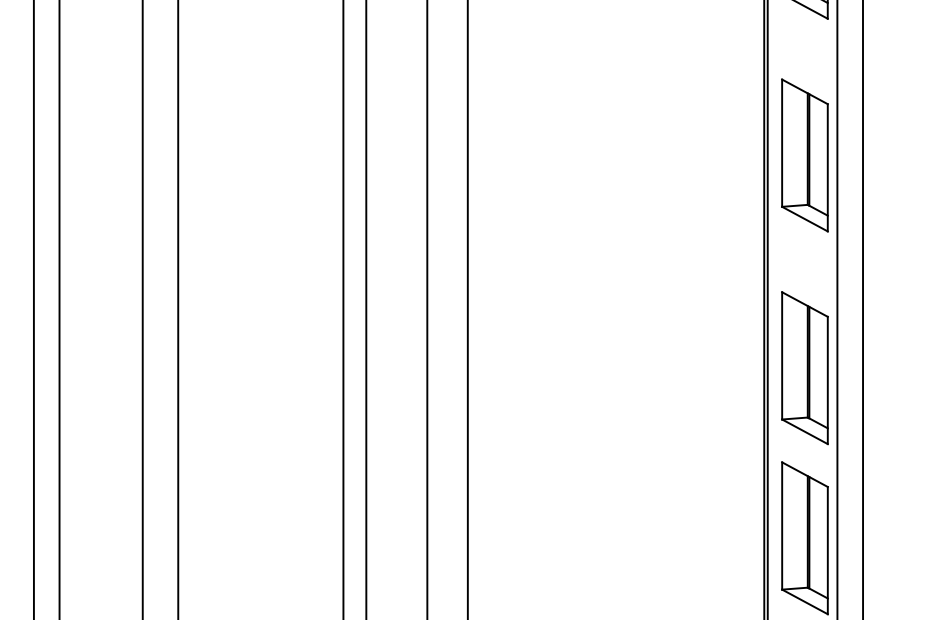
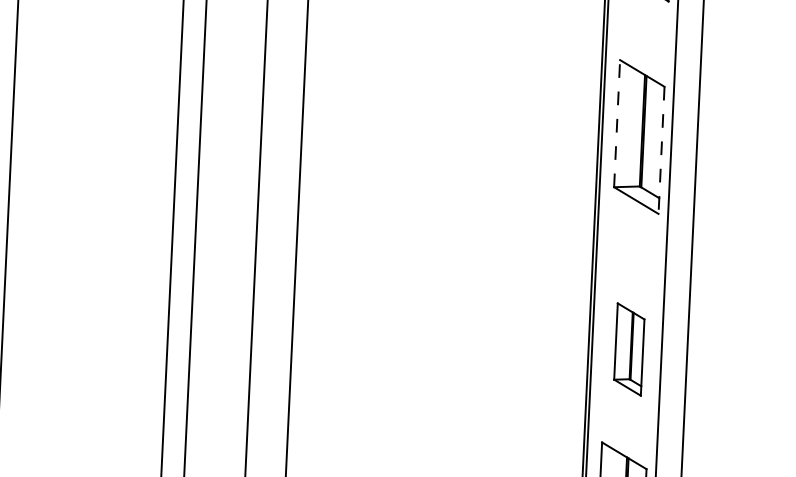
line: (782, 143) -> (617, 123), solid -> dashed
line: (827, 167) -> (661, 150), solid -> dashed
part: (804, 368) -> (628, 349), size x0.6

